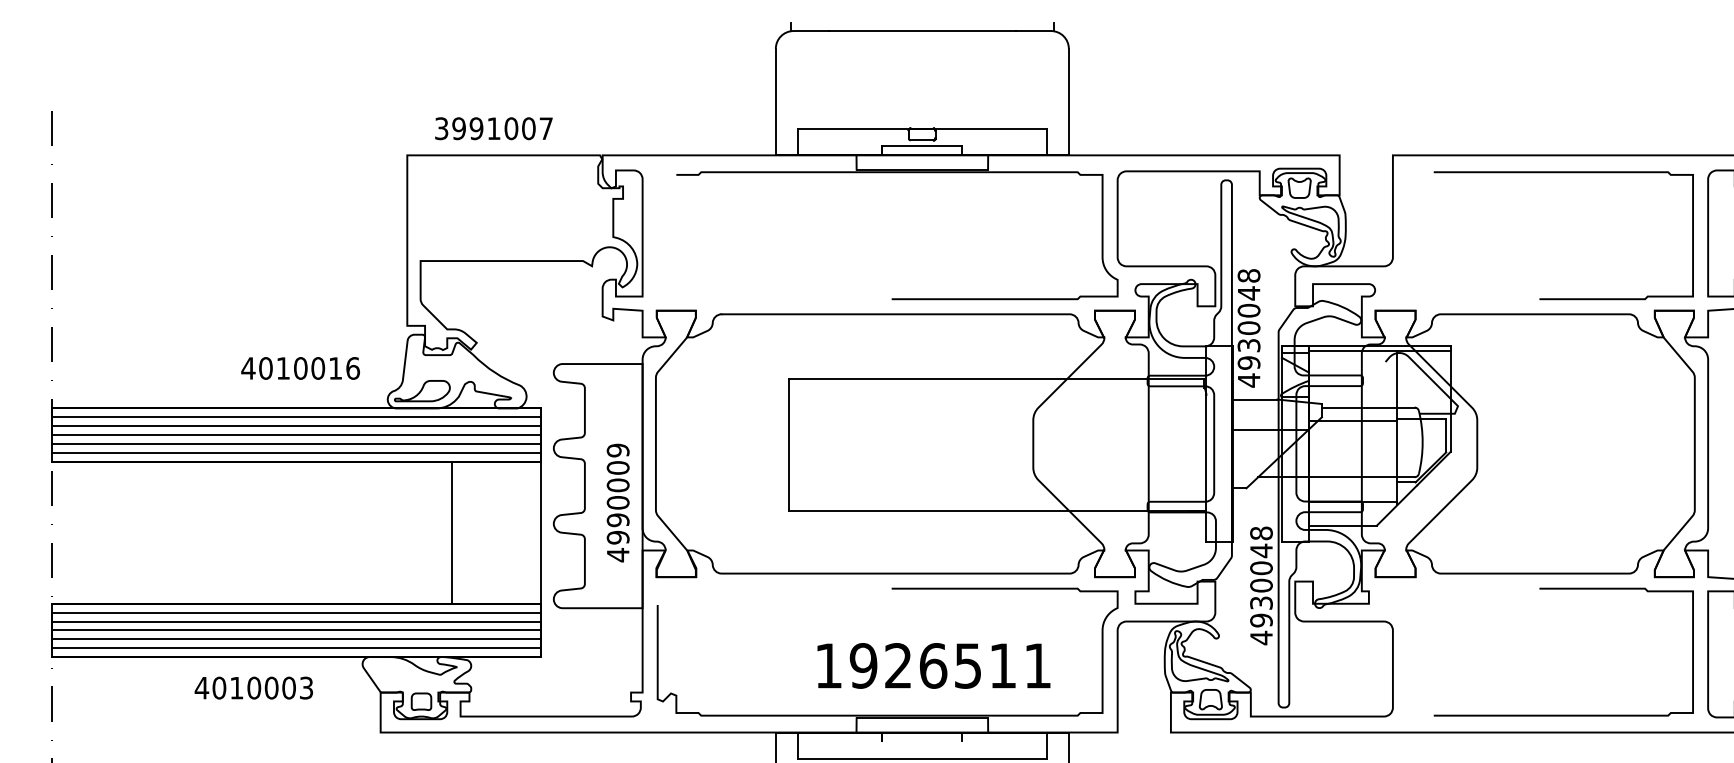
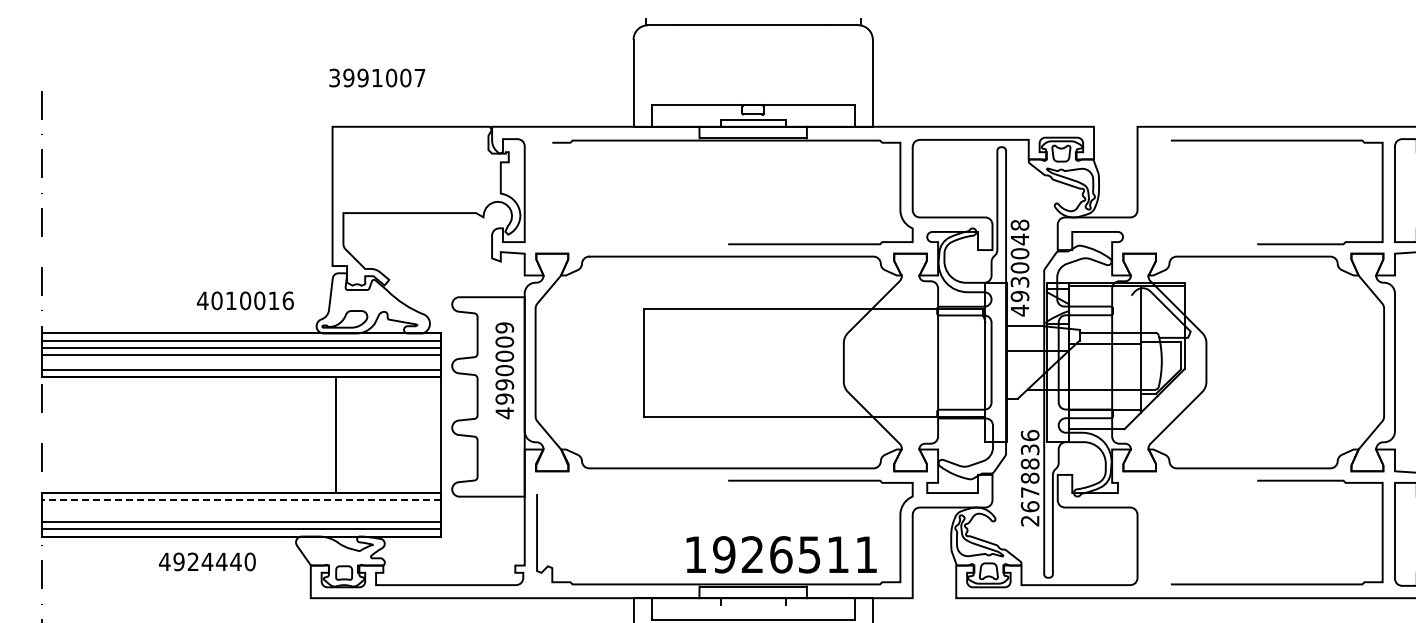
text: (494, 128) -> (377, 77), moved
line: (295, 443) -> (241, 362), removed
text: (617, 502) -> (504, 370), moved
line: (451, 533) -> (335, 435), moved
text: (1260, 584) -> (1029, 477), 4930048 -> 2678836
line: (295, 612) -> (241, 500), solid -> dashed
line: (295, 621) -> (241, 507), removed
line: (295, 630) -> (241, 514), removed
text: (933, 665) -> (781, 554), moved
text: (262, 687) -> (214, 561), 4010003 -> 4924440

